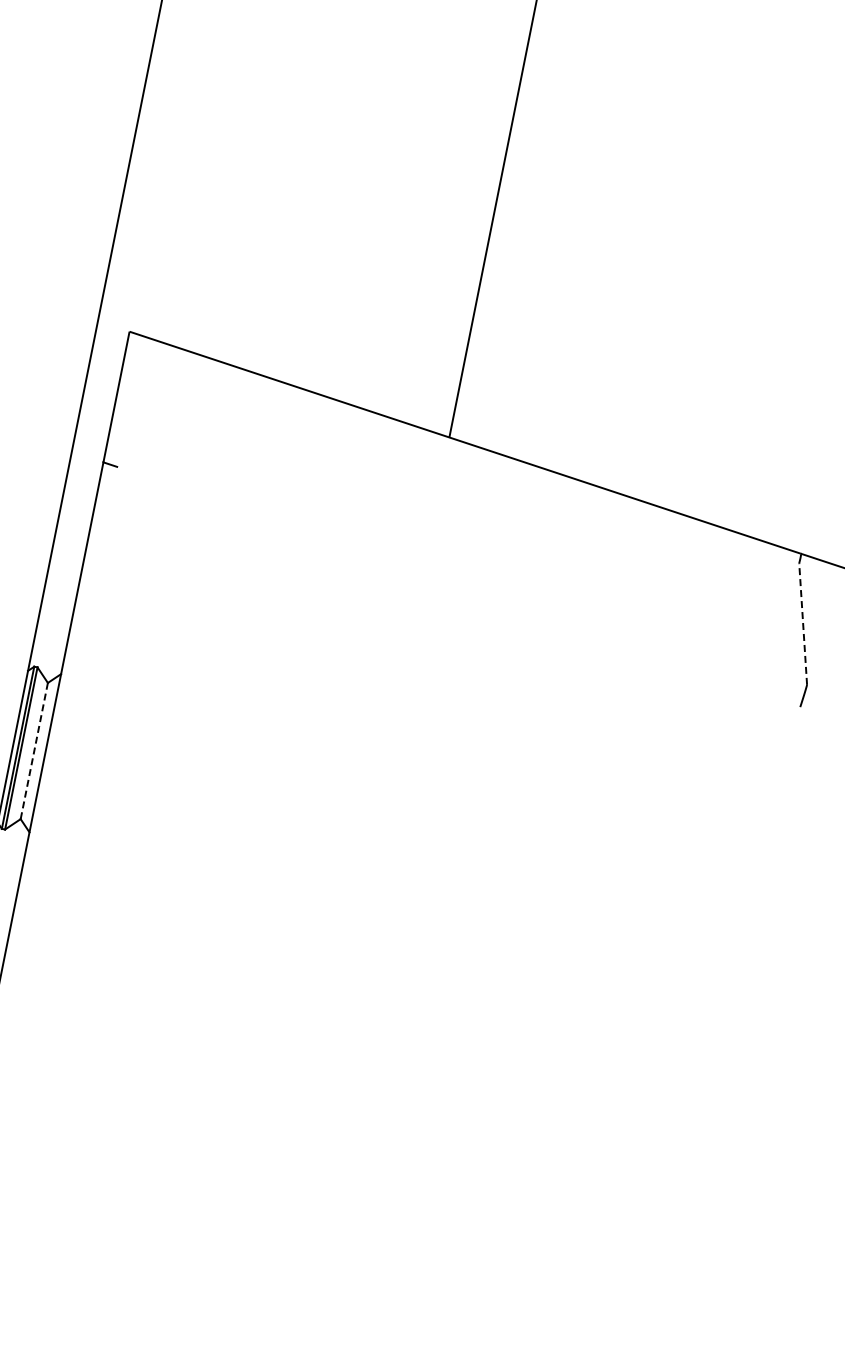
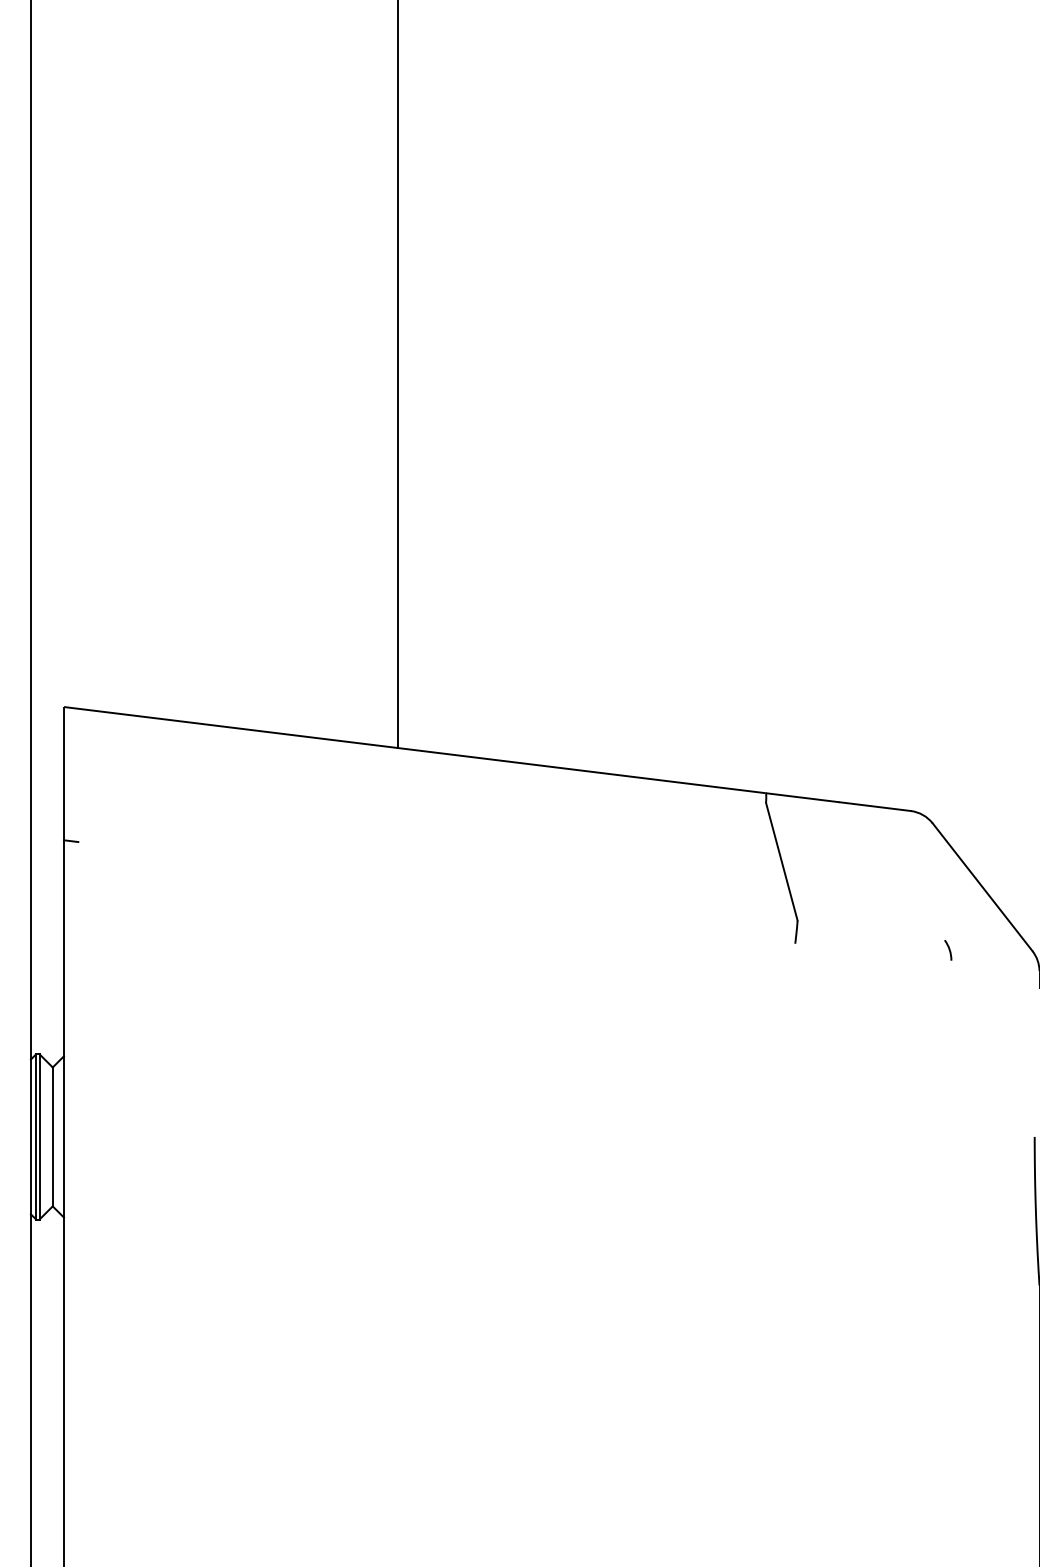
line: (802, 623) -> (781, 861), dashed -> solid
line: (34, 750) -> (52, 1136), dashed -> solid

